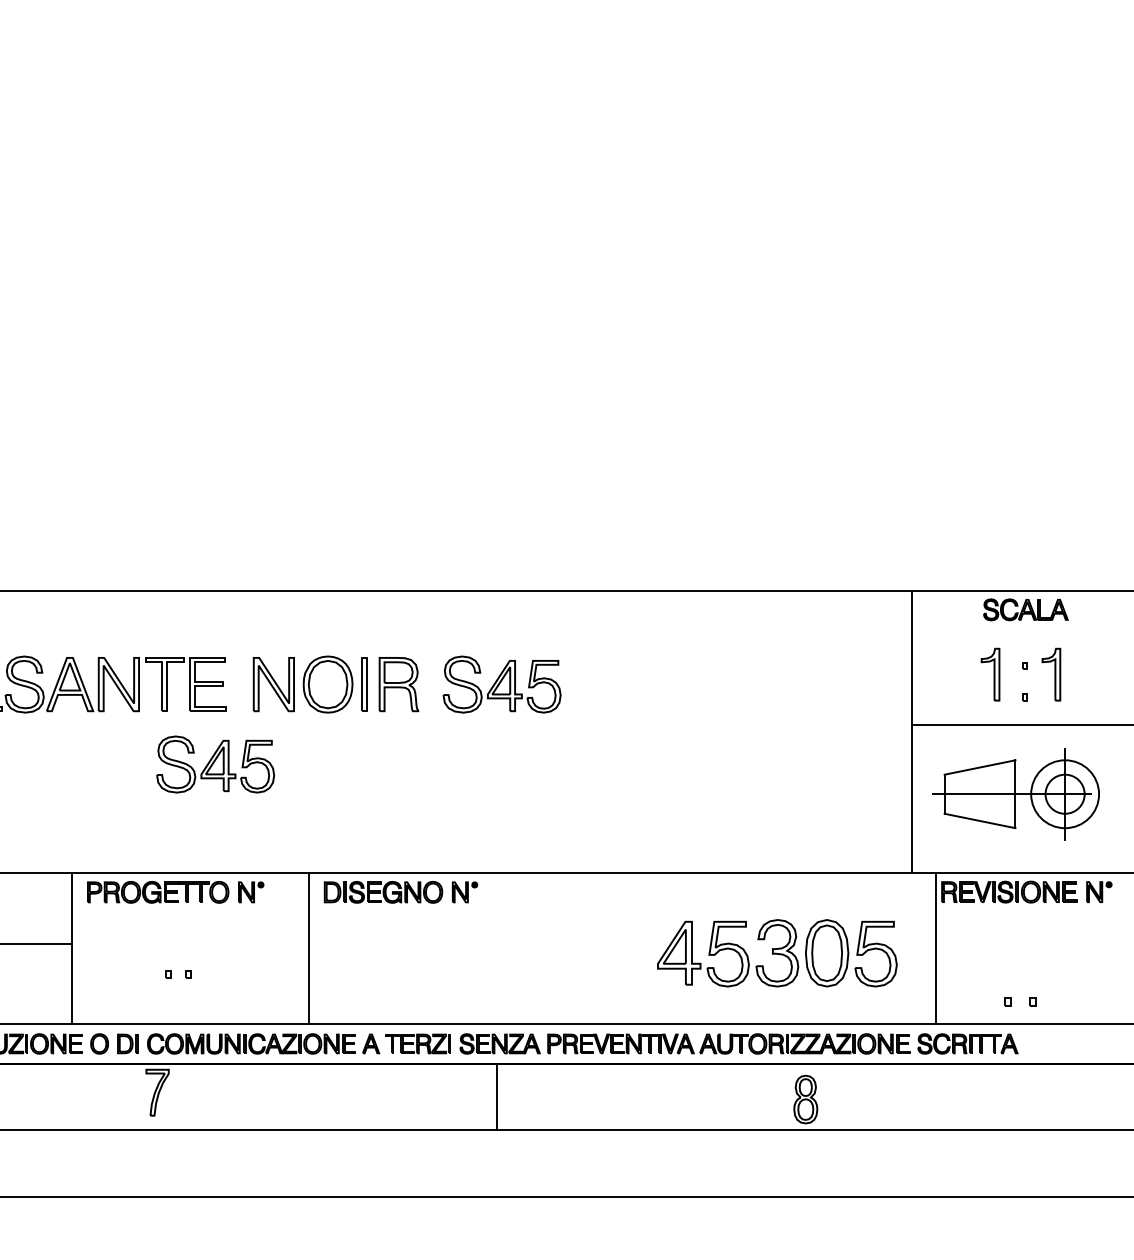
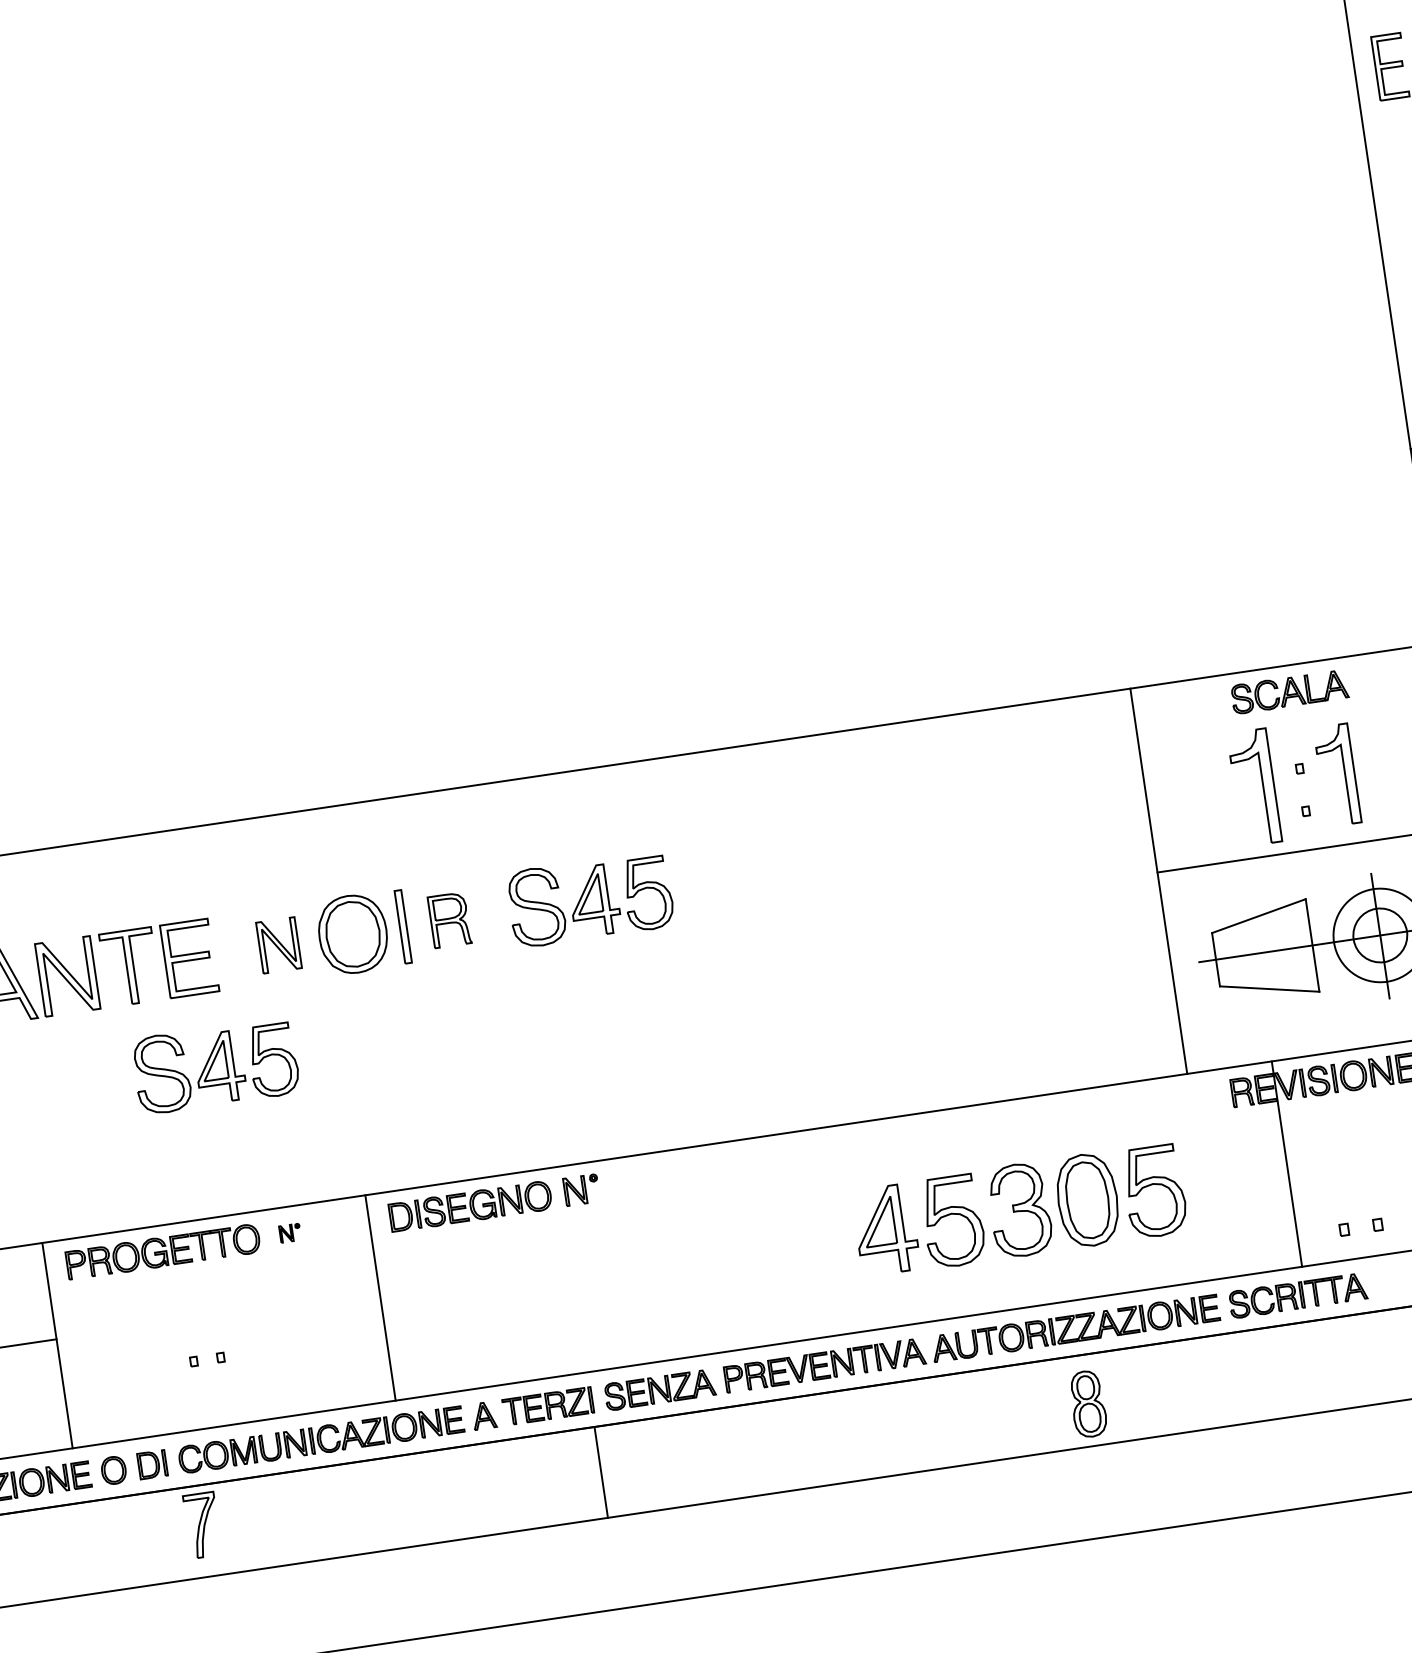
part: (990, 674) -> (1254, 787), size x1.6
part: (1051, 674) -> (1337, 774), size x1.4
part: (273, 684) -> (278, 945), size x0.7
part: (398, 684) -> (449, 920), size x0.7
part: (251, 892) -> (290, 1233), size x0.6
line: (935, 948) -> (1286, 1164), moved
line: (497, 1096) -> (601, 1471), moved

